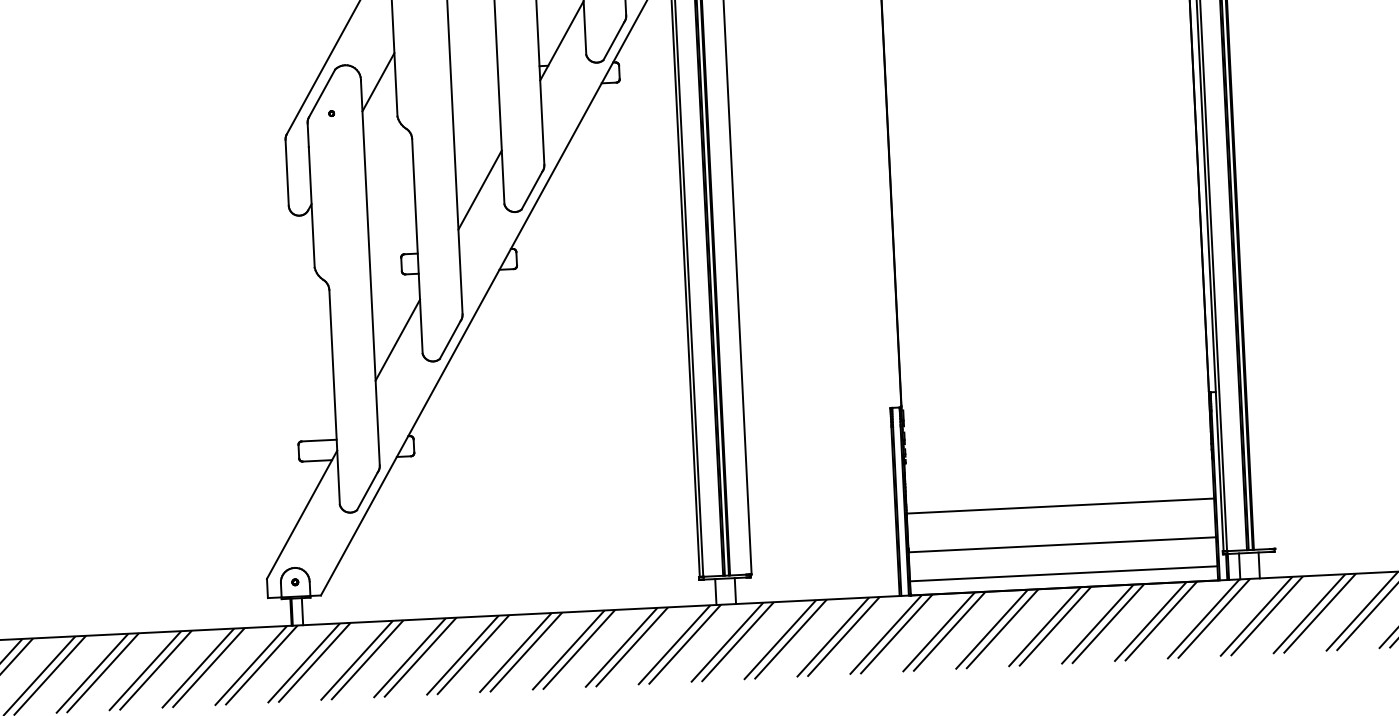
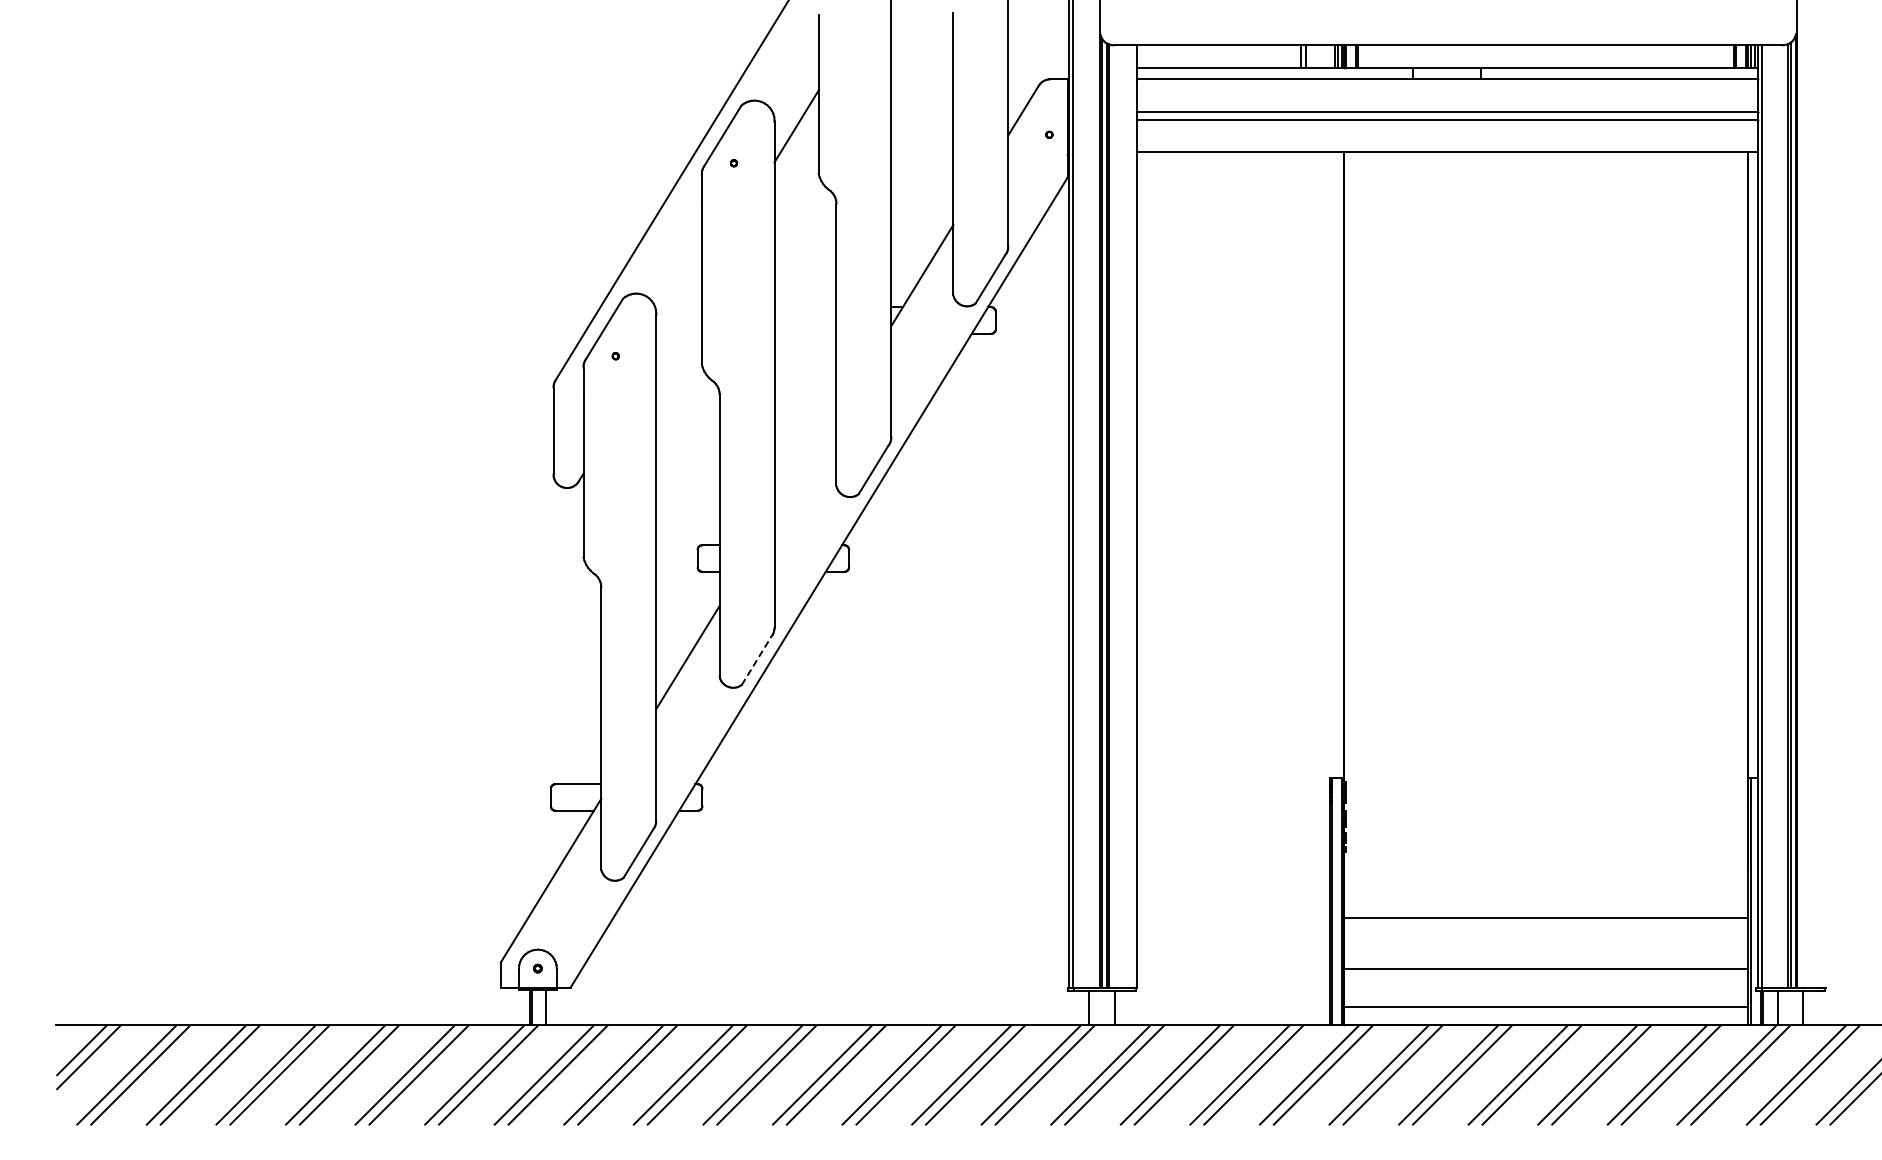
line: (378, 81) -> (678, 317), removed
line: (480, 189) -> (805, 465), removed
line: (450, 339) -> (756, 660), solid -> dashed

